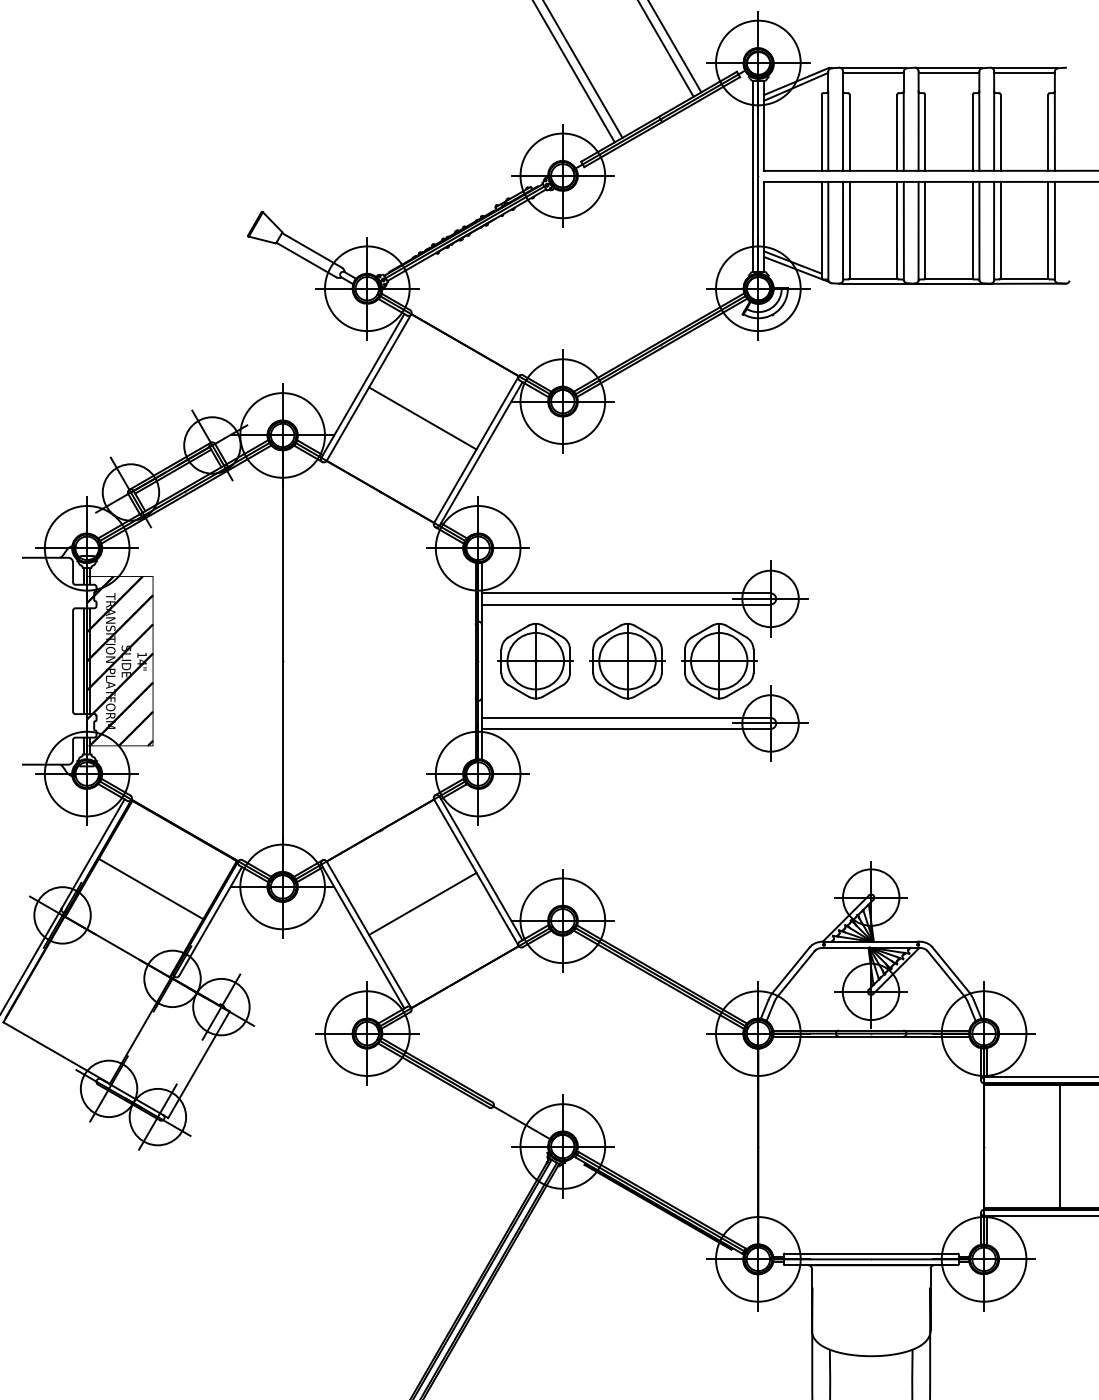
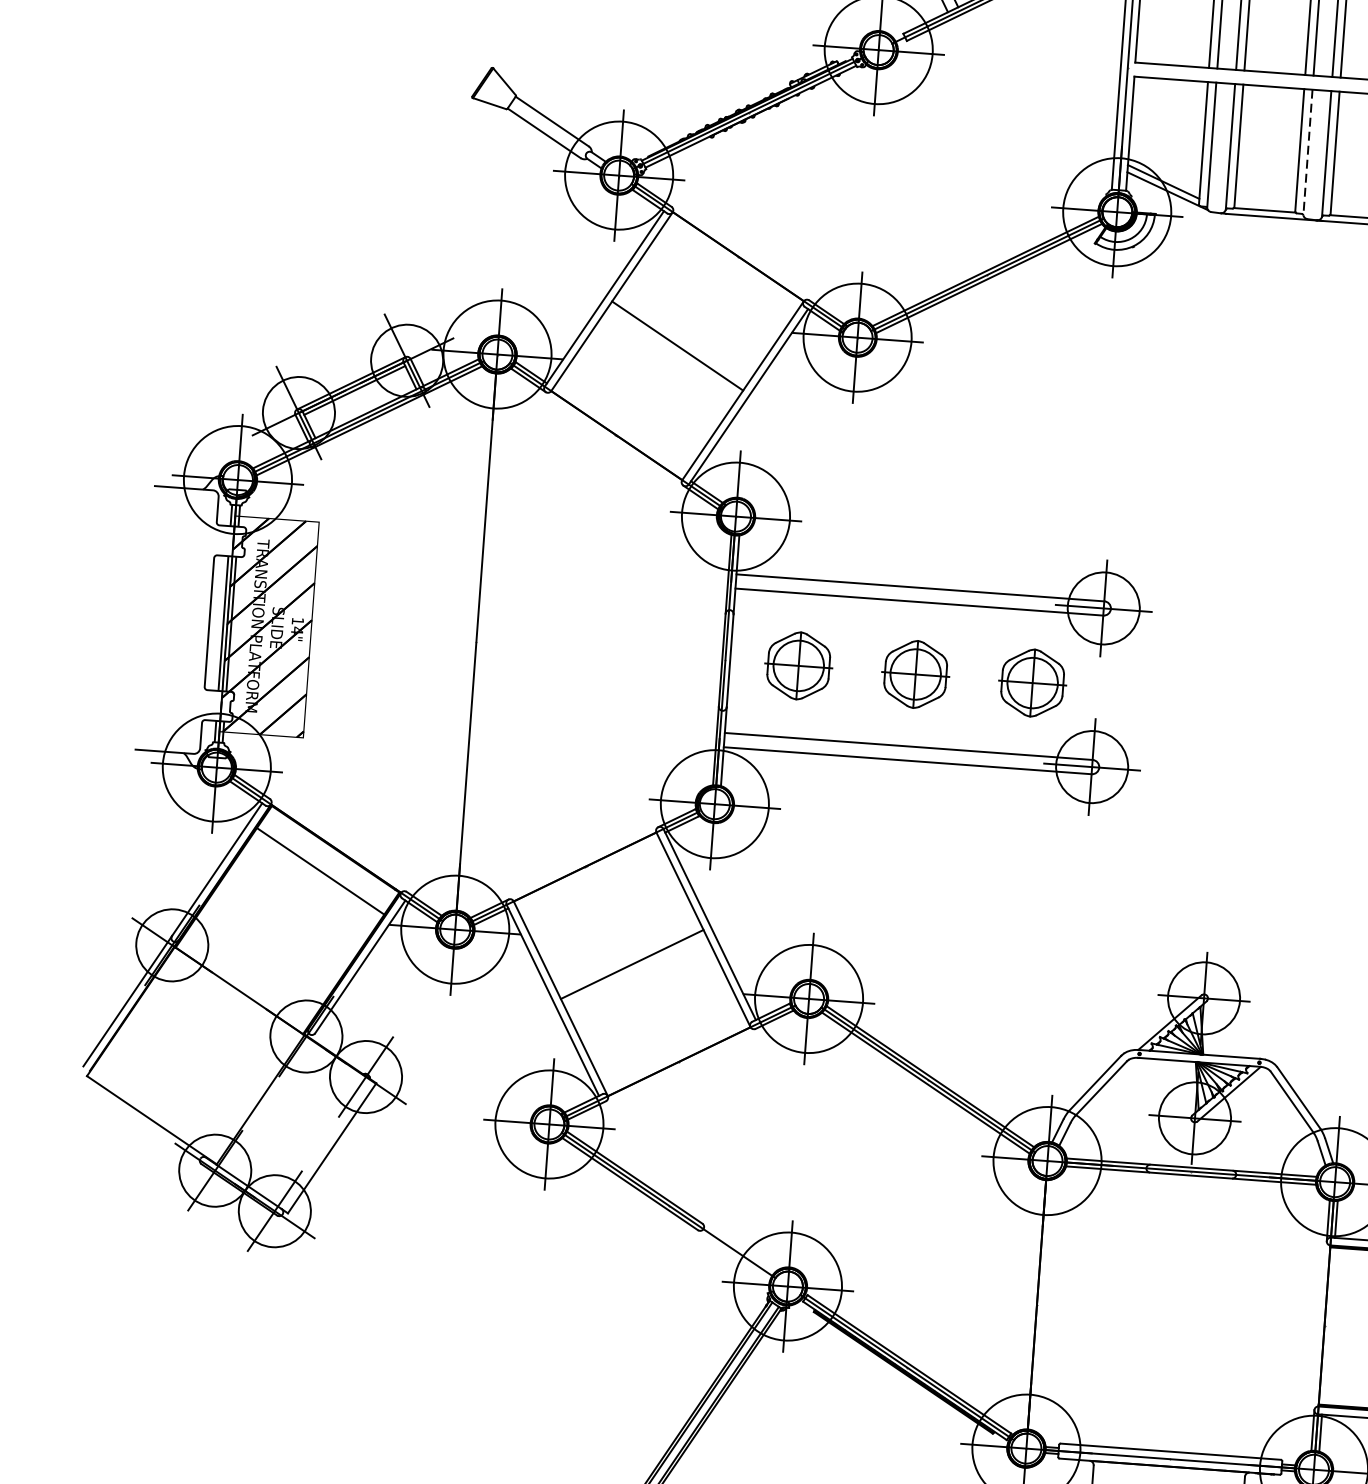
line: (903, 231) -> (1307, 152), solid -> dashed
part: (535, 661) -> (798, 666), size x0.7
part: (627, 661) -> (915, 674), size x0.7
part: (719, 661) -> (1032, 683), size x0.7
line: (150, 888) -> (319, 870), moved

